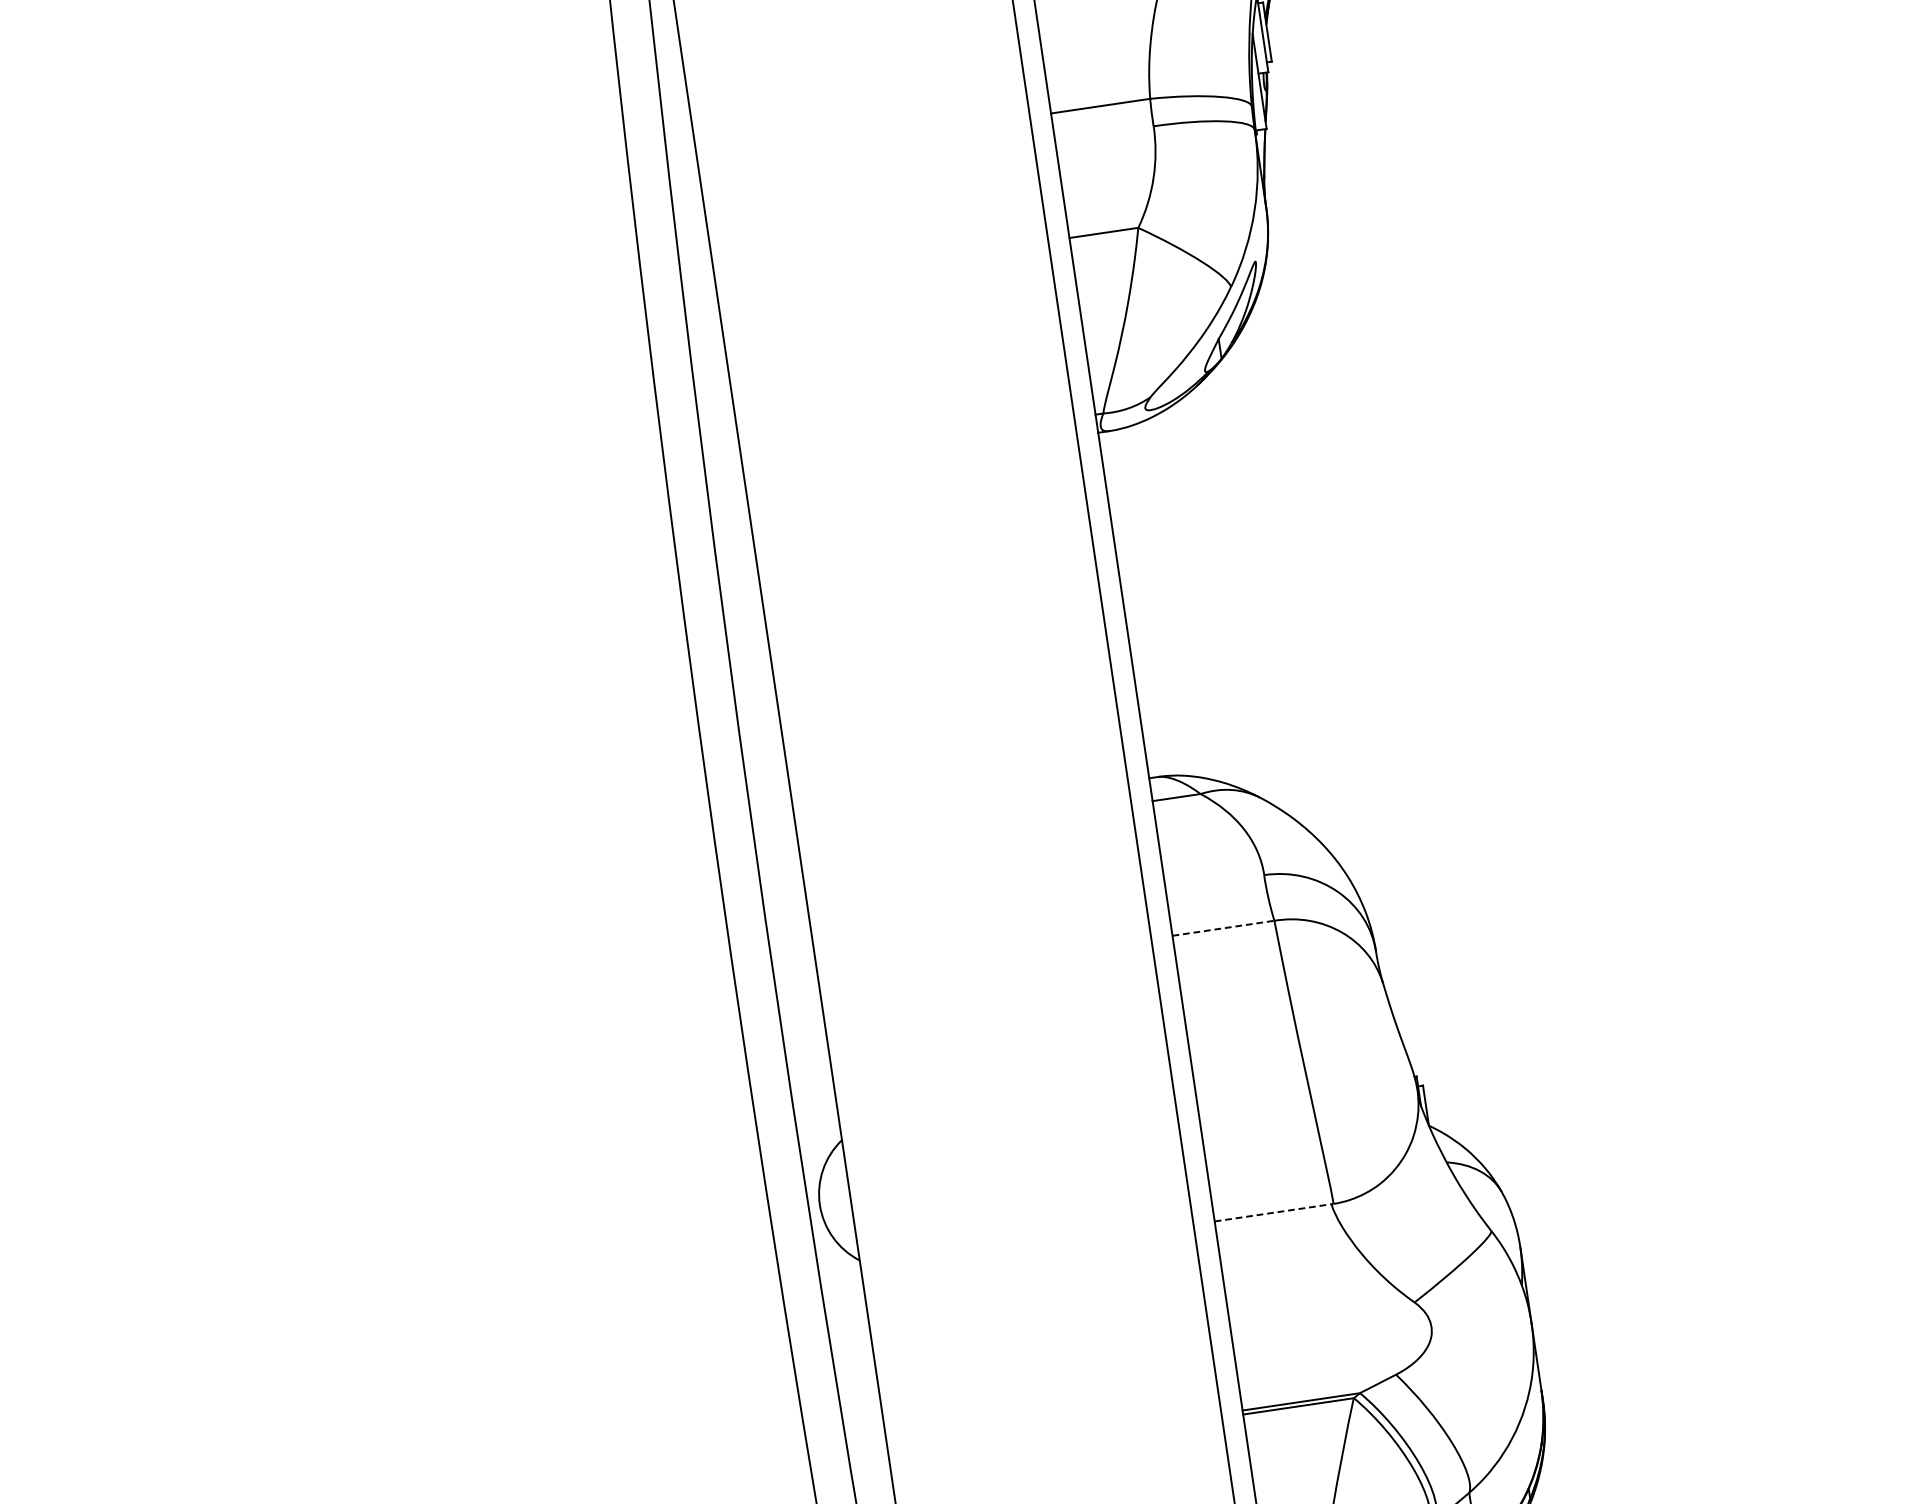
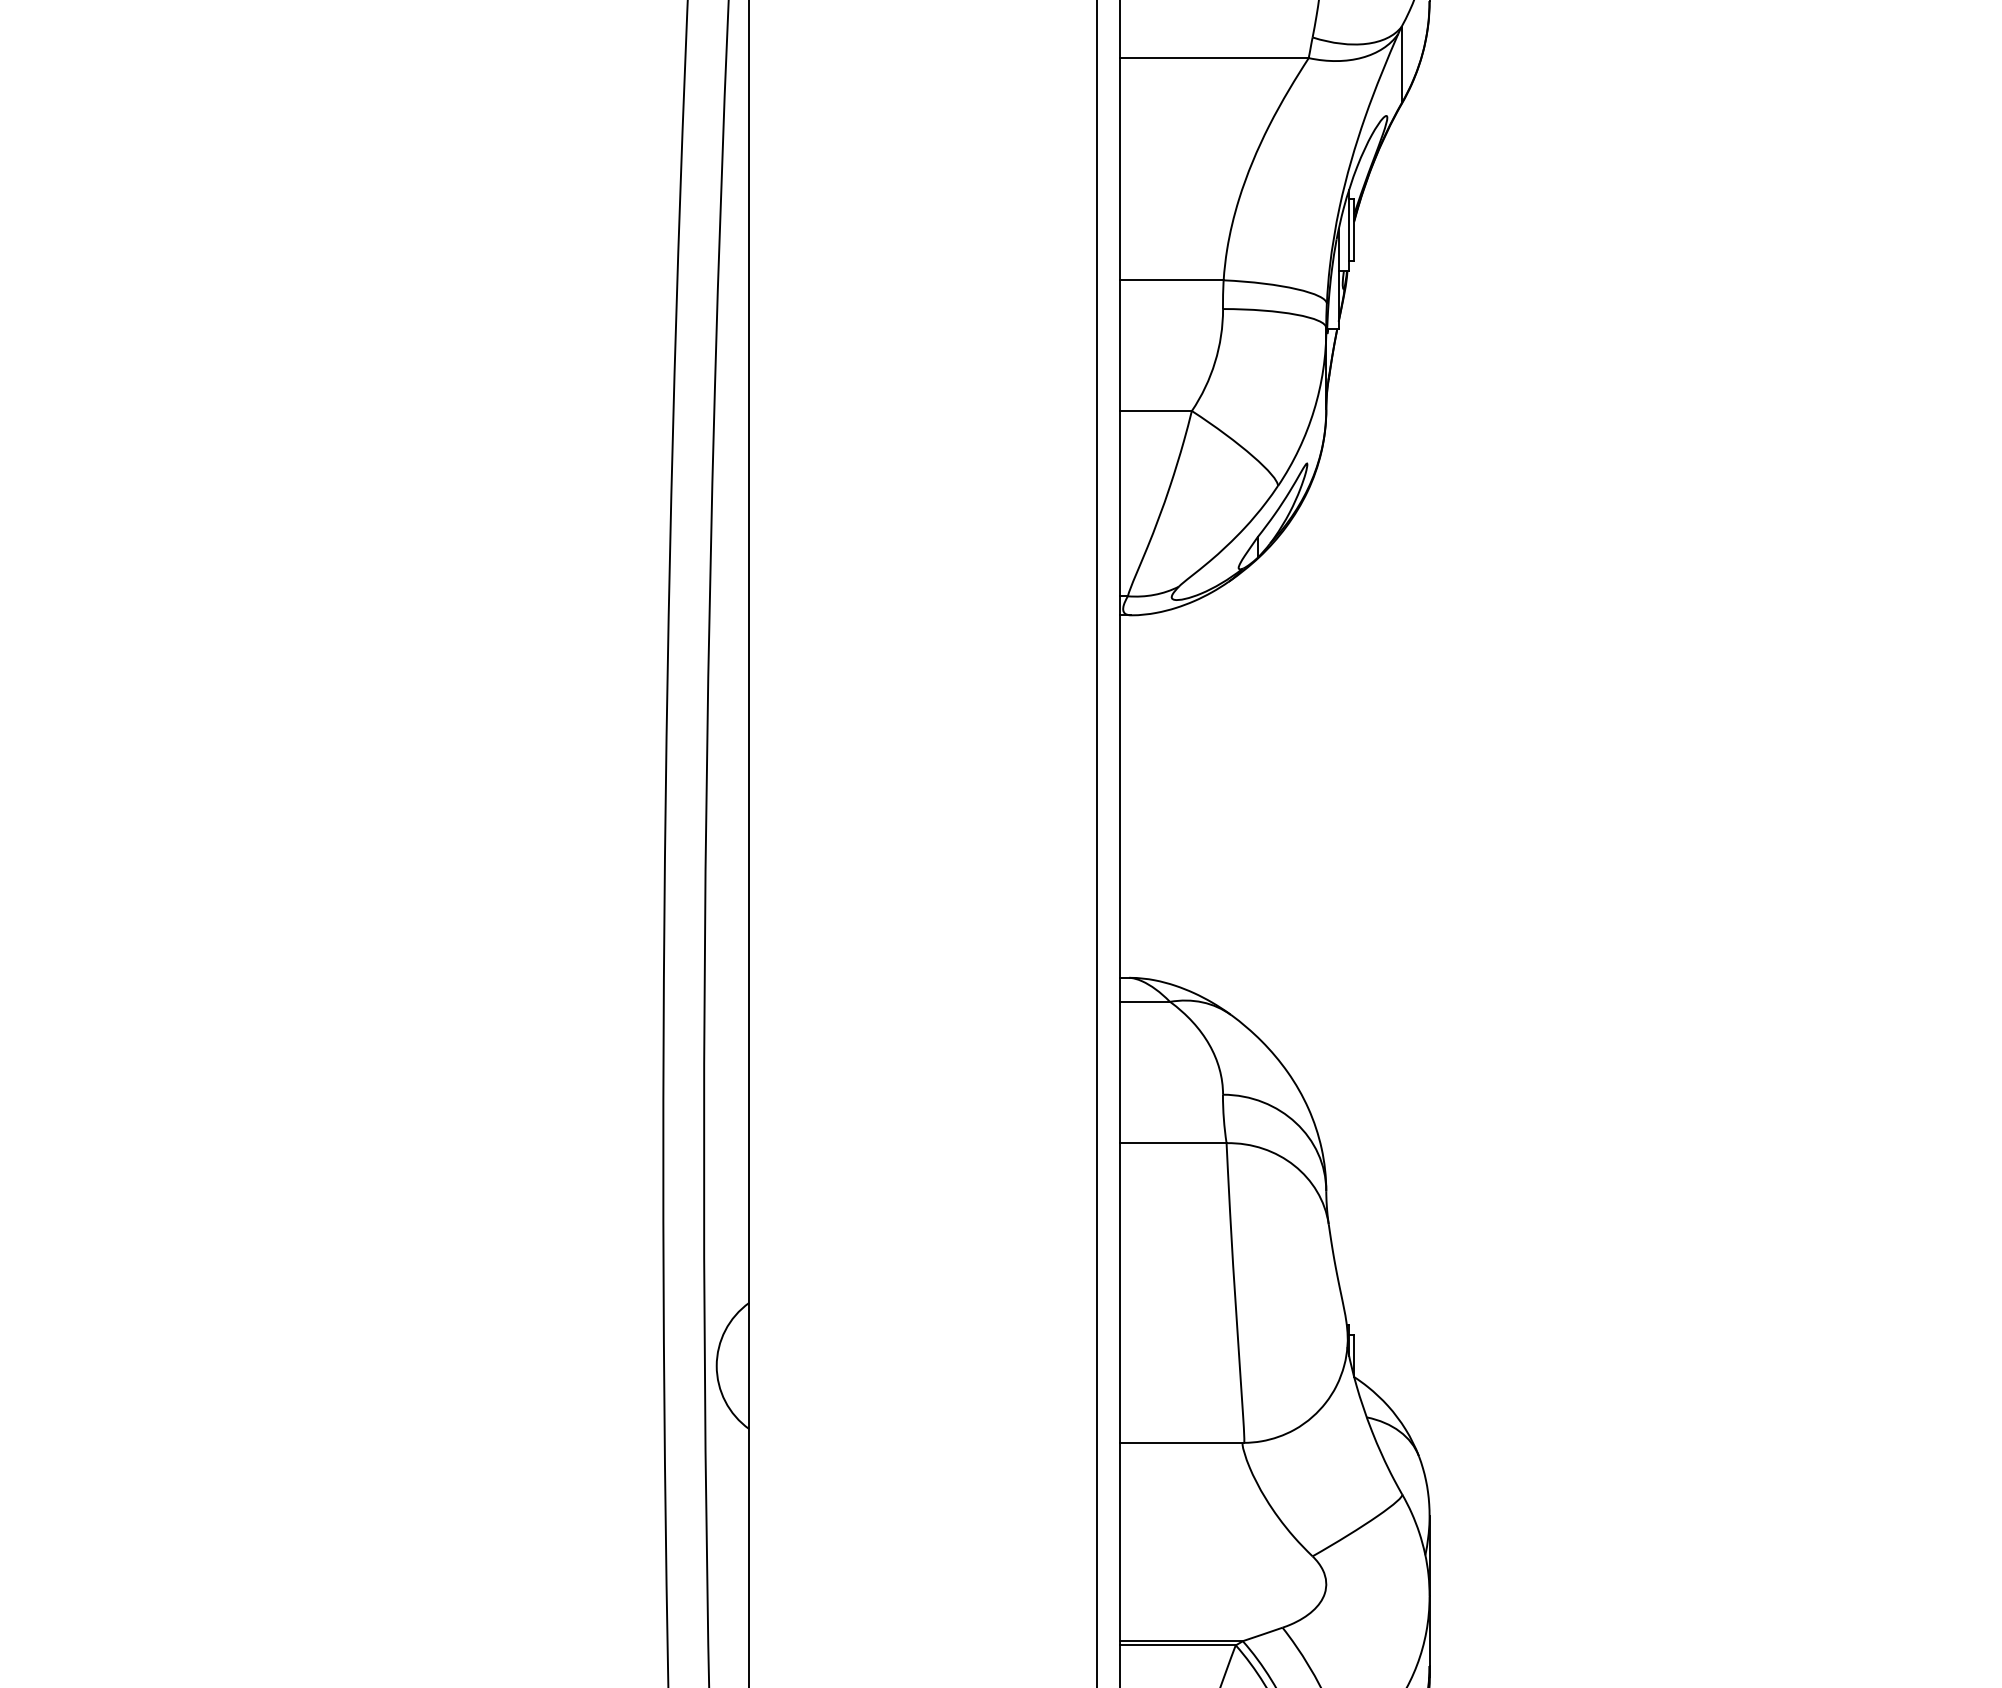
line: (1223, 928) -> (1173, 1143), dashed -> solid
line: (1274, 1212) -> (1182, 1442), dashed -> solid

